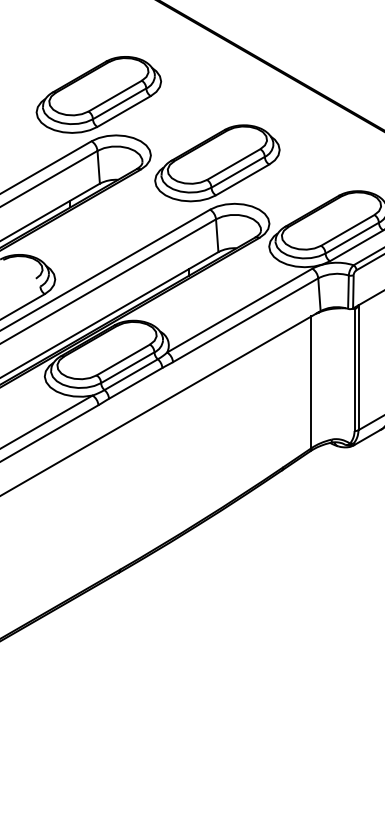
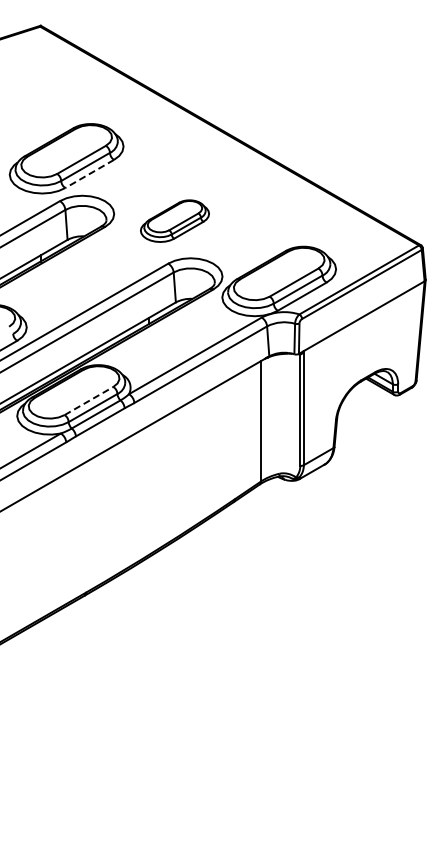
line: (123, 112) -> (89, 174), solid -> dashed
part: (216, 162) -> (174, 220), size x0.6
line: (123, 359) -> (89, 400), solid -> dashed

